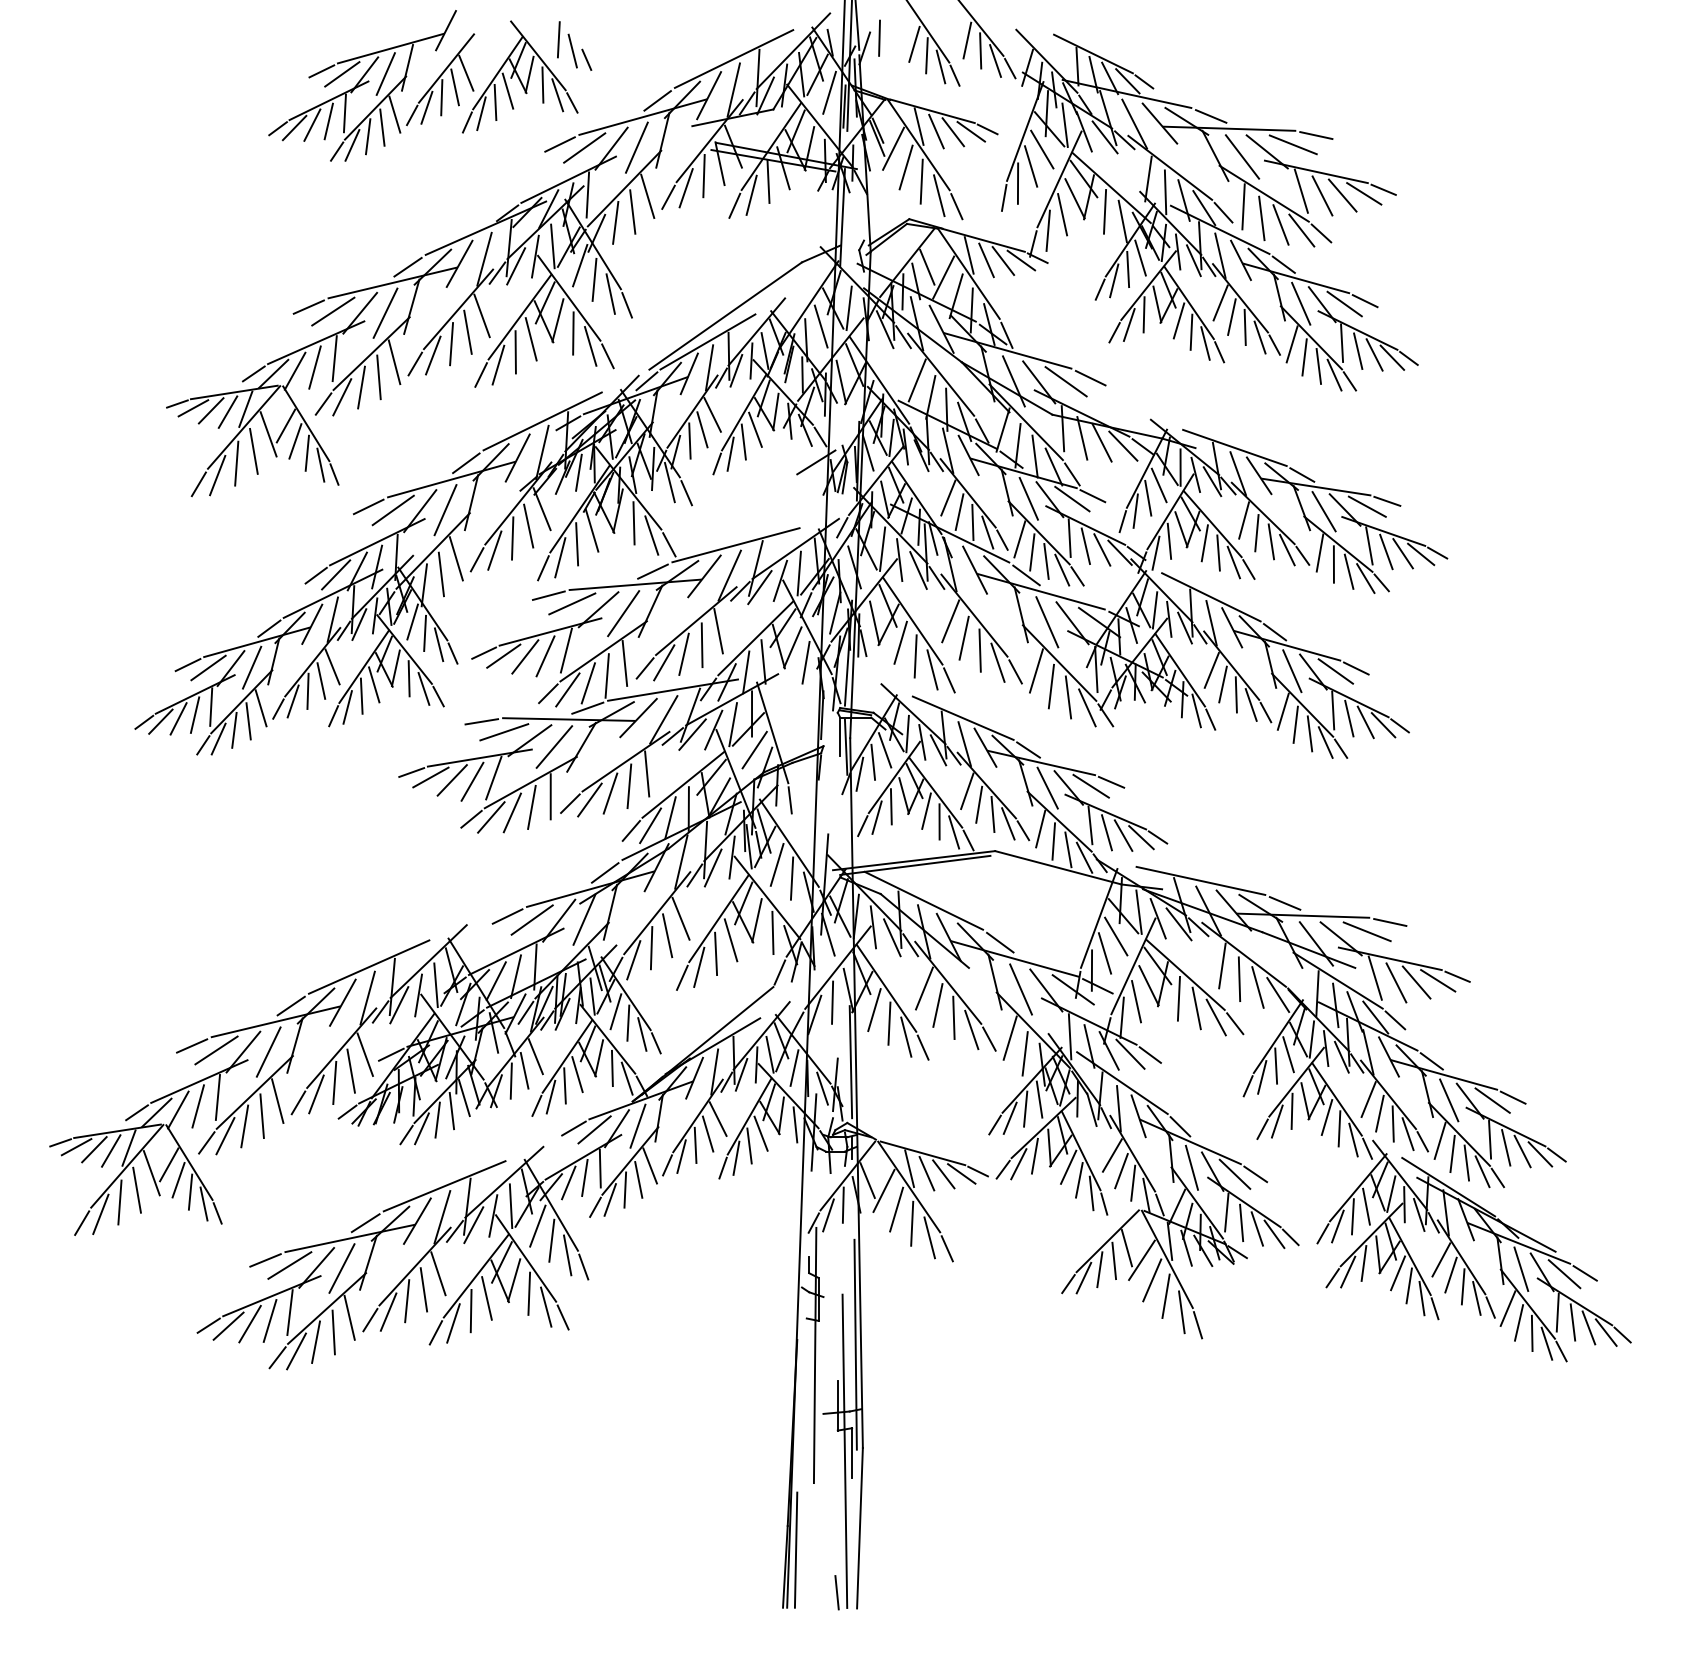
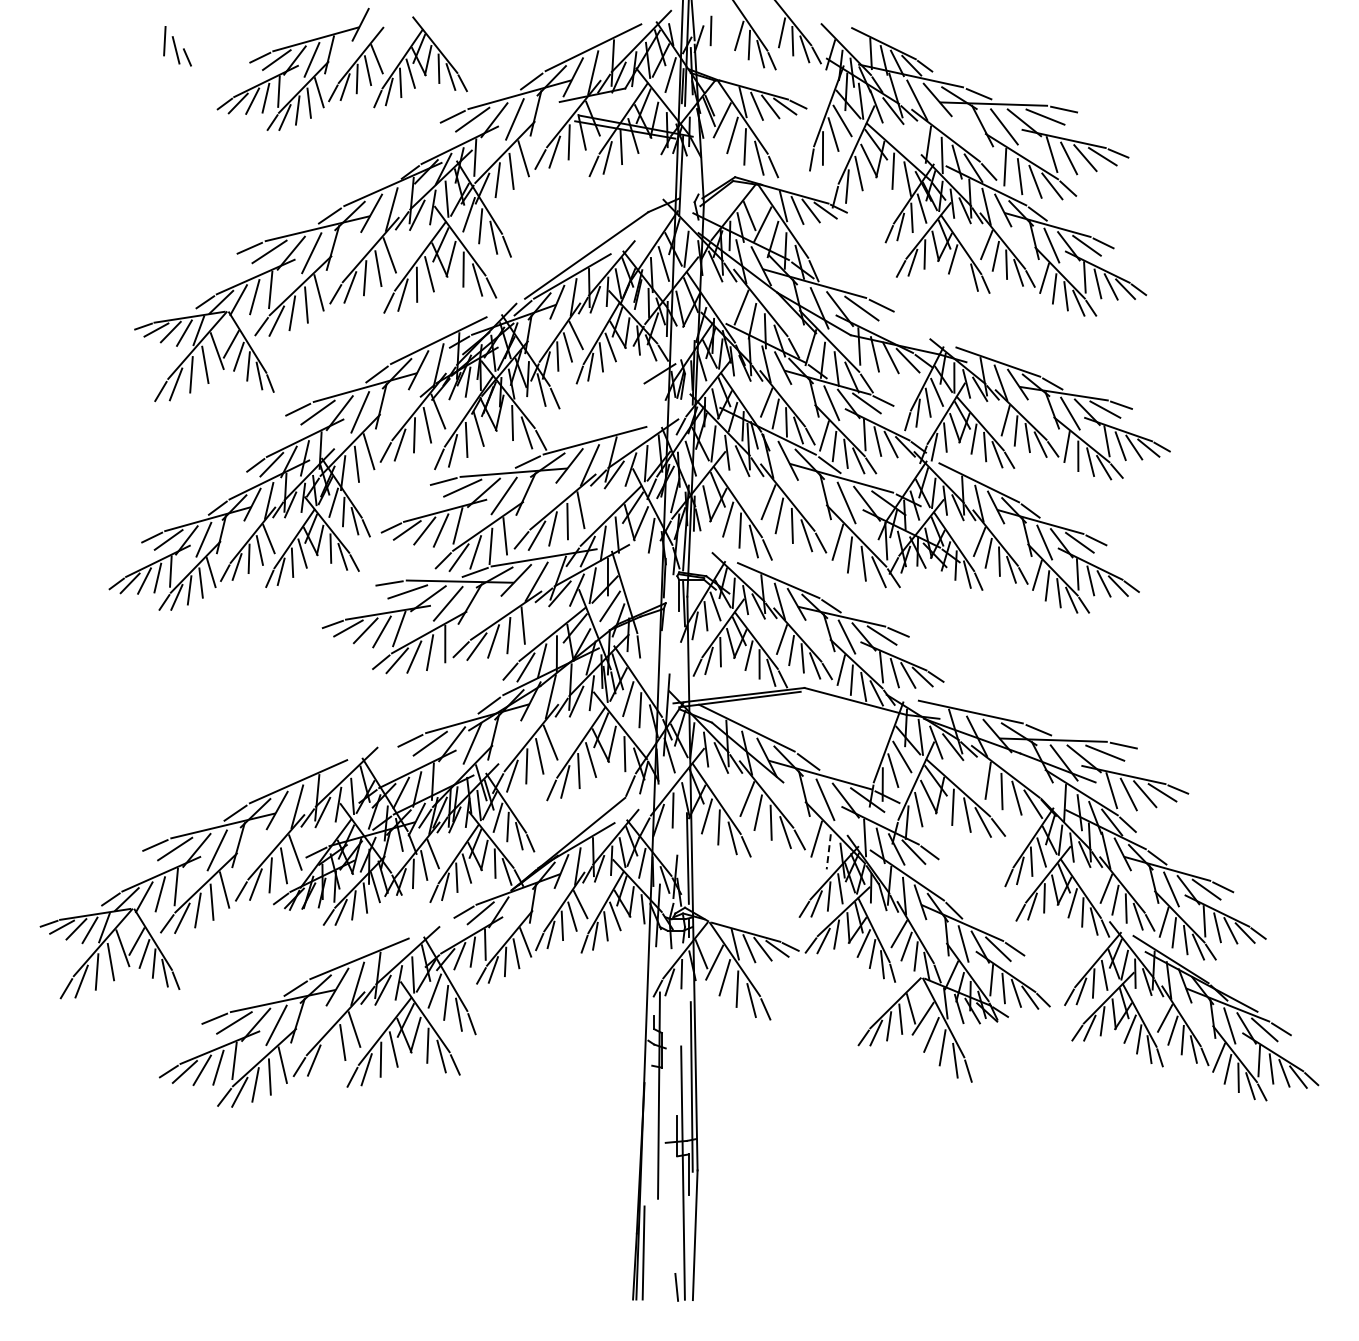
part: (574, 46) -> (177, 46), moved
line: (1190, 332) -> (962, 268), removed
line: (1024, 1053) -> (828, 851), solid -> dashed
line: (637, 1125) -> (515, 909), removed
line: (406, 1300) -> (328, 1051), removed

